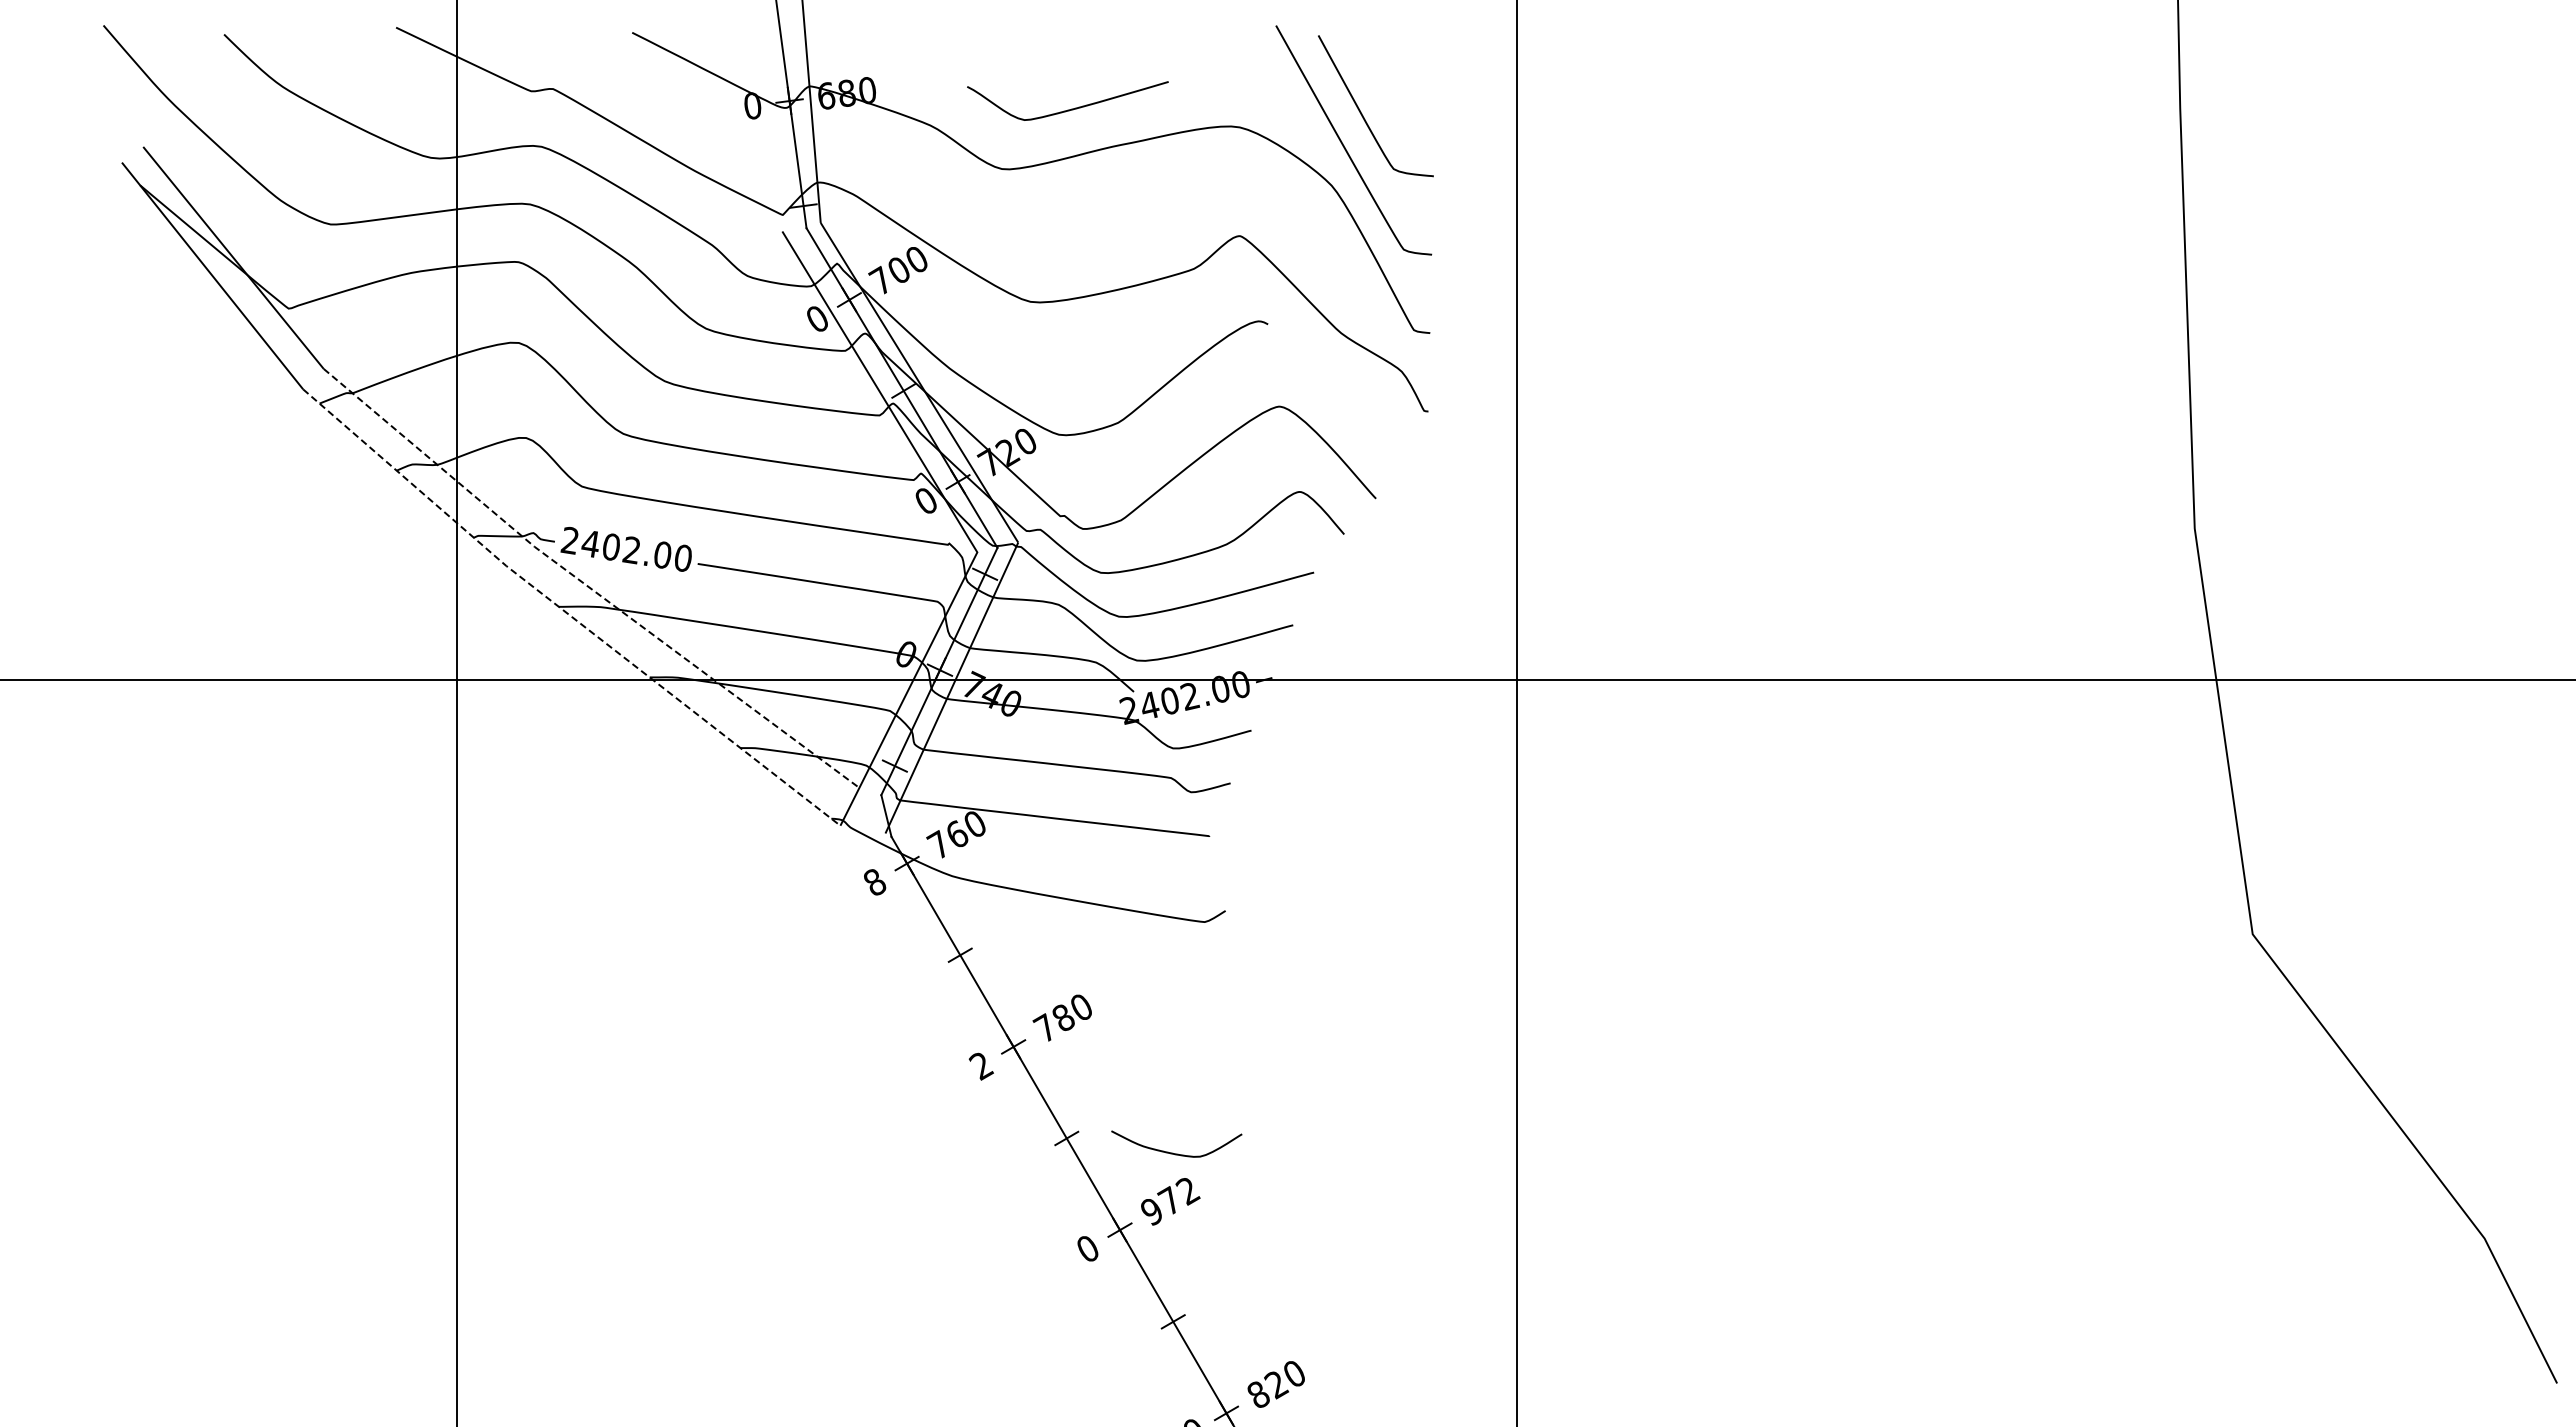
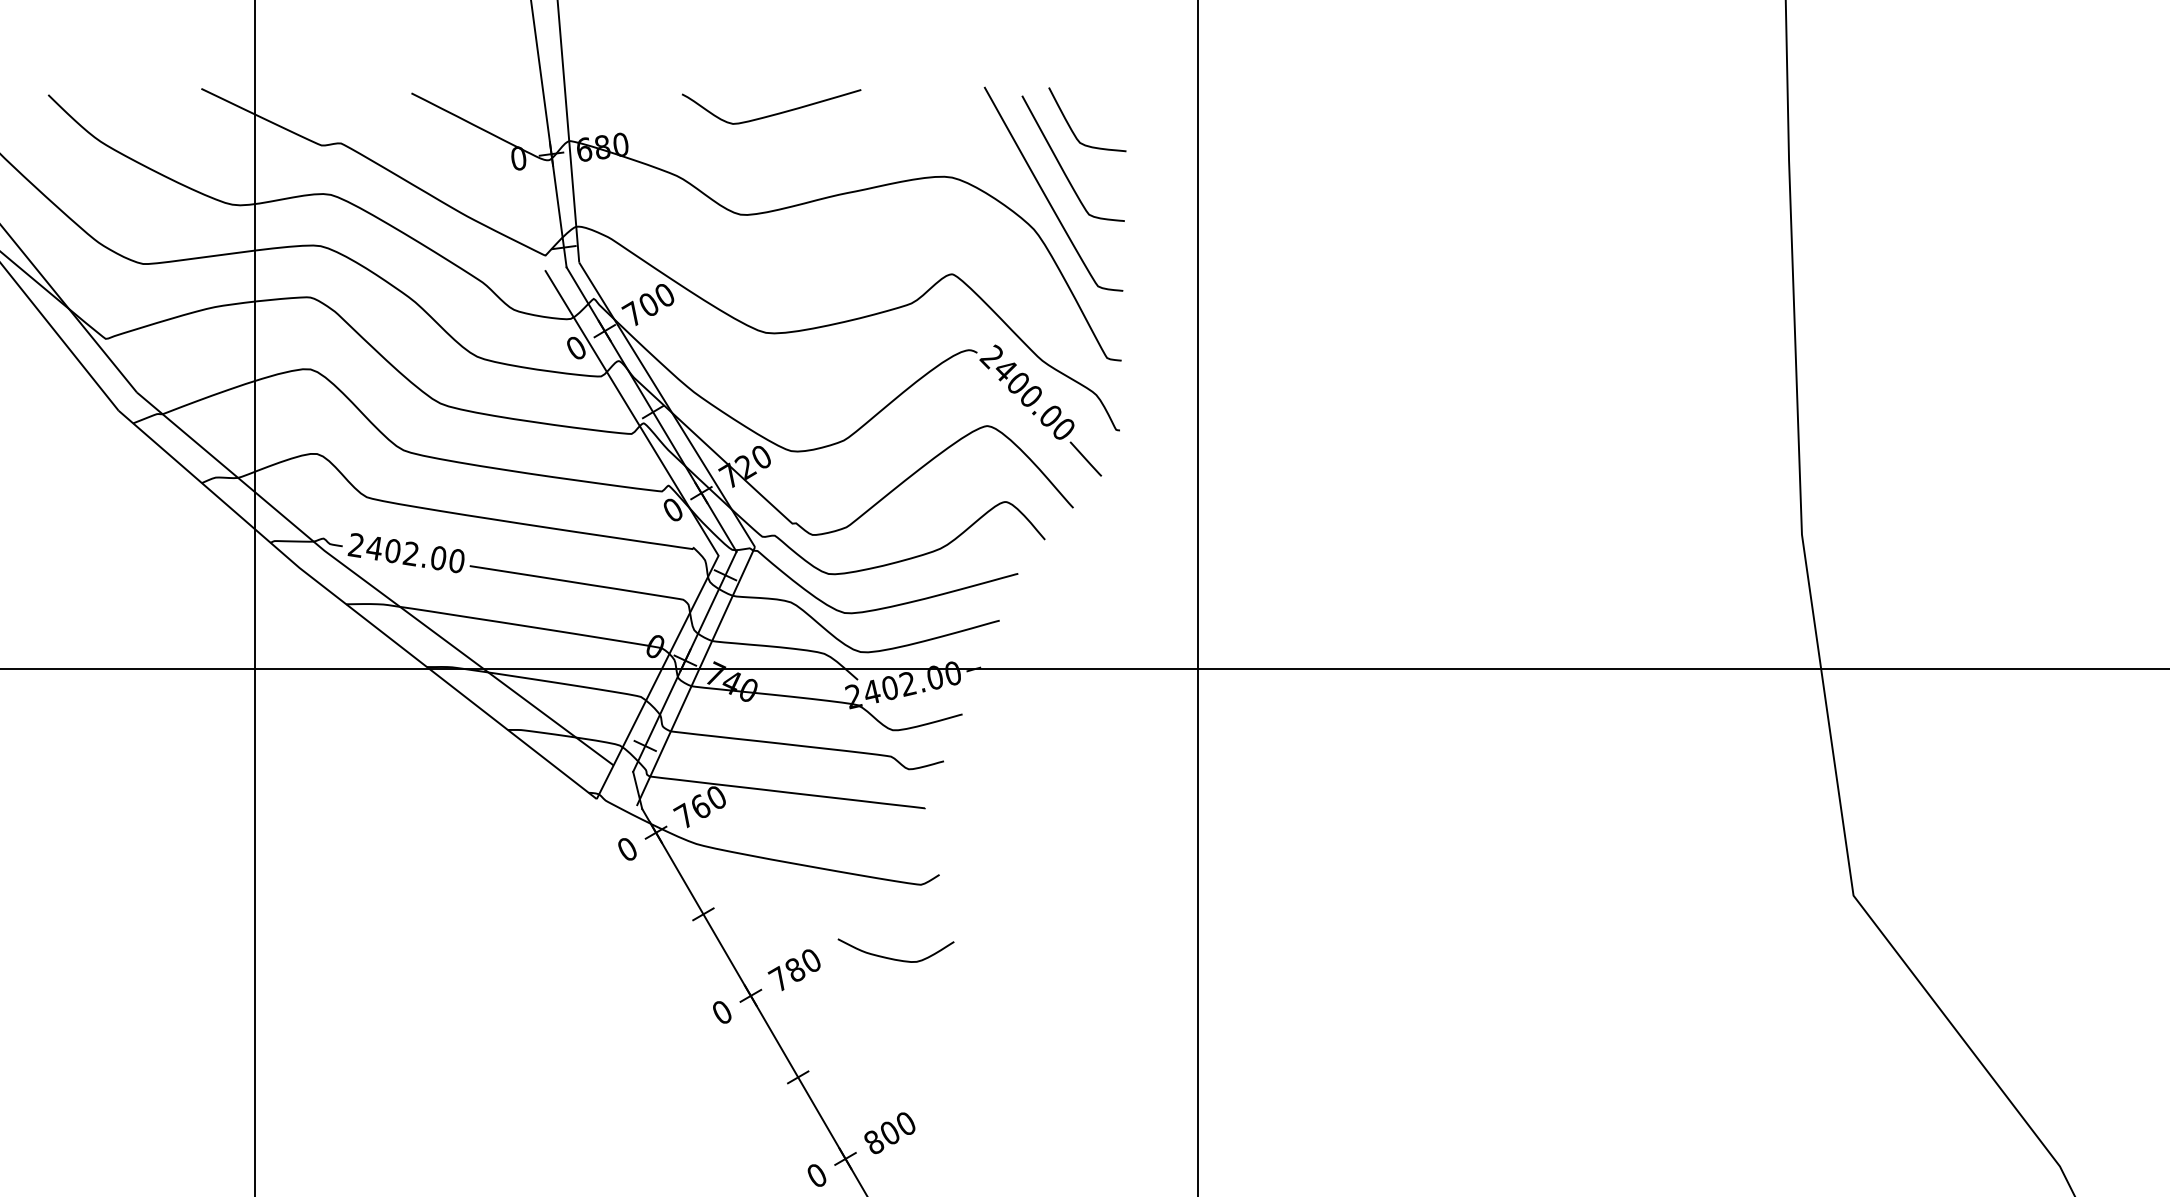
curve: (1373, 70) -> (1071, 126), added
curve: (1071, 108) -> (774, 113), moved
part: (1339, 389) -> (1040, 410), added
line: (585, 584) -> (369, 584), dashed -> solid
line: (567, 613) -> (353, 610), dashed -> solid
text: (875, 882) -> (627, 849), 8 -> 0
text: (980, 1066) -> (721, 1013), 2 -> 0
curve: (1172, 1152) -> (892, 958), moved
text: (1170, 1201) -> (890, 1133), 972 -> 800

